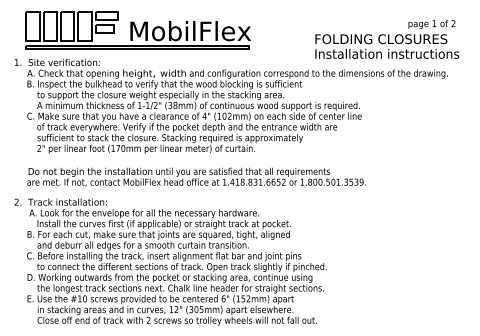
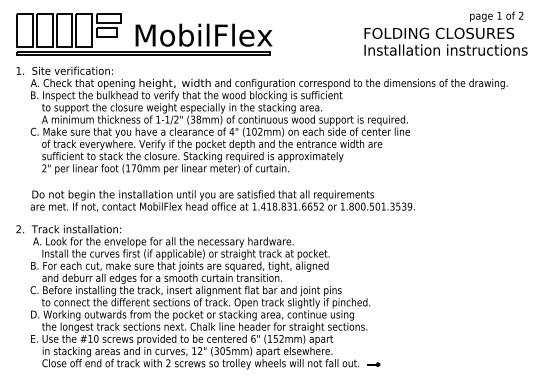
part: (138, 30) -> (144, 34), moved
text: (386, 39) -> (445, 33), moved
part: (329, 321) -> (373, 364), added

